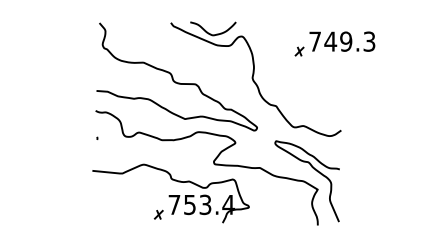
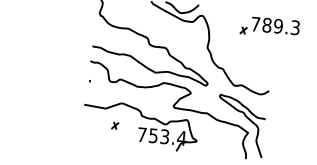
text: (330, 41) -> (266, 25), 749.3 -> 789.3
part: (158, 214) -> (114, 125), moved

